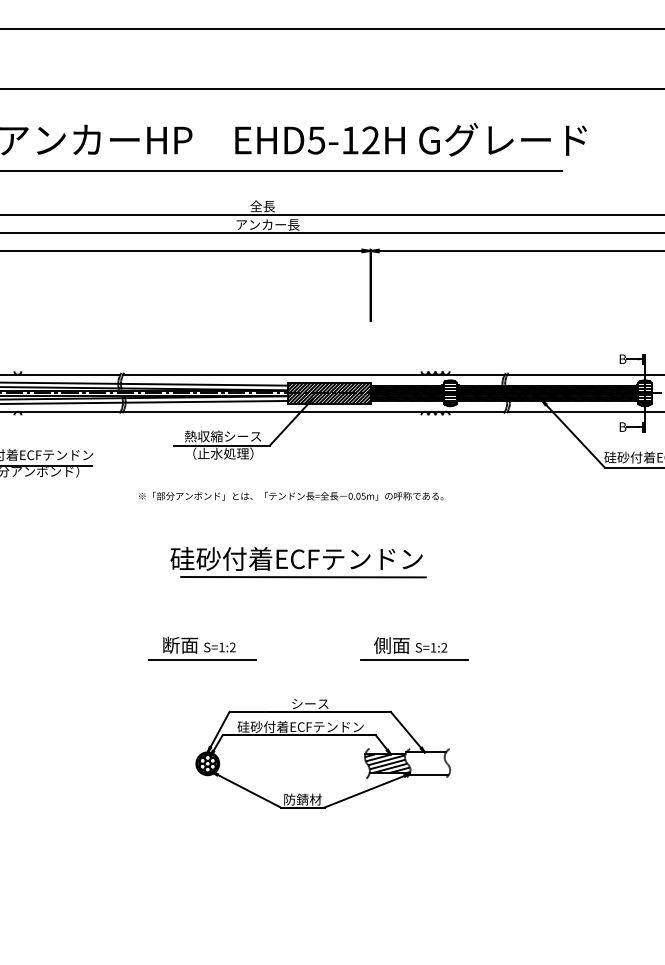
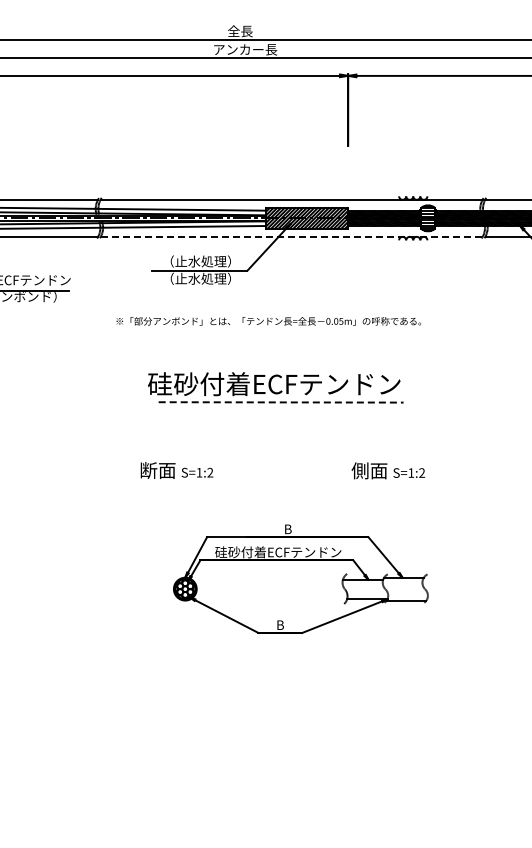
line: (314, 411) -> (292, 236), solid -> dashed
text: (222, 436) -> (200, 261), 熱収縮シース -> （止水処理）
line: (304, 577) -> (282, 402), solid -> dashed
line: (201, 659) -> (179, 484), removed
line: (413, 659) -> (391, 484), removed
text: (310, 703) -> (288, 528), シース -> B
hatch: (387, 763) -> (365, 588), removed
text: (302, 799) -> (280, 624), 防錆材 -> B

